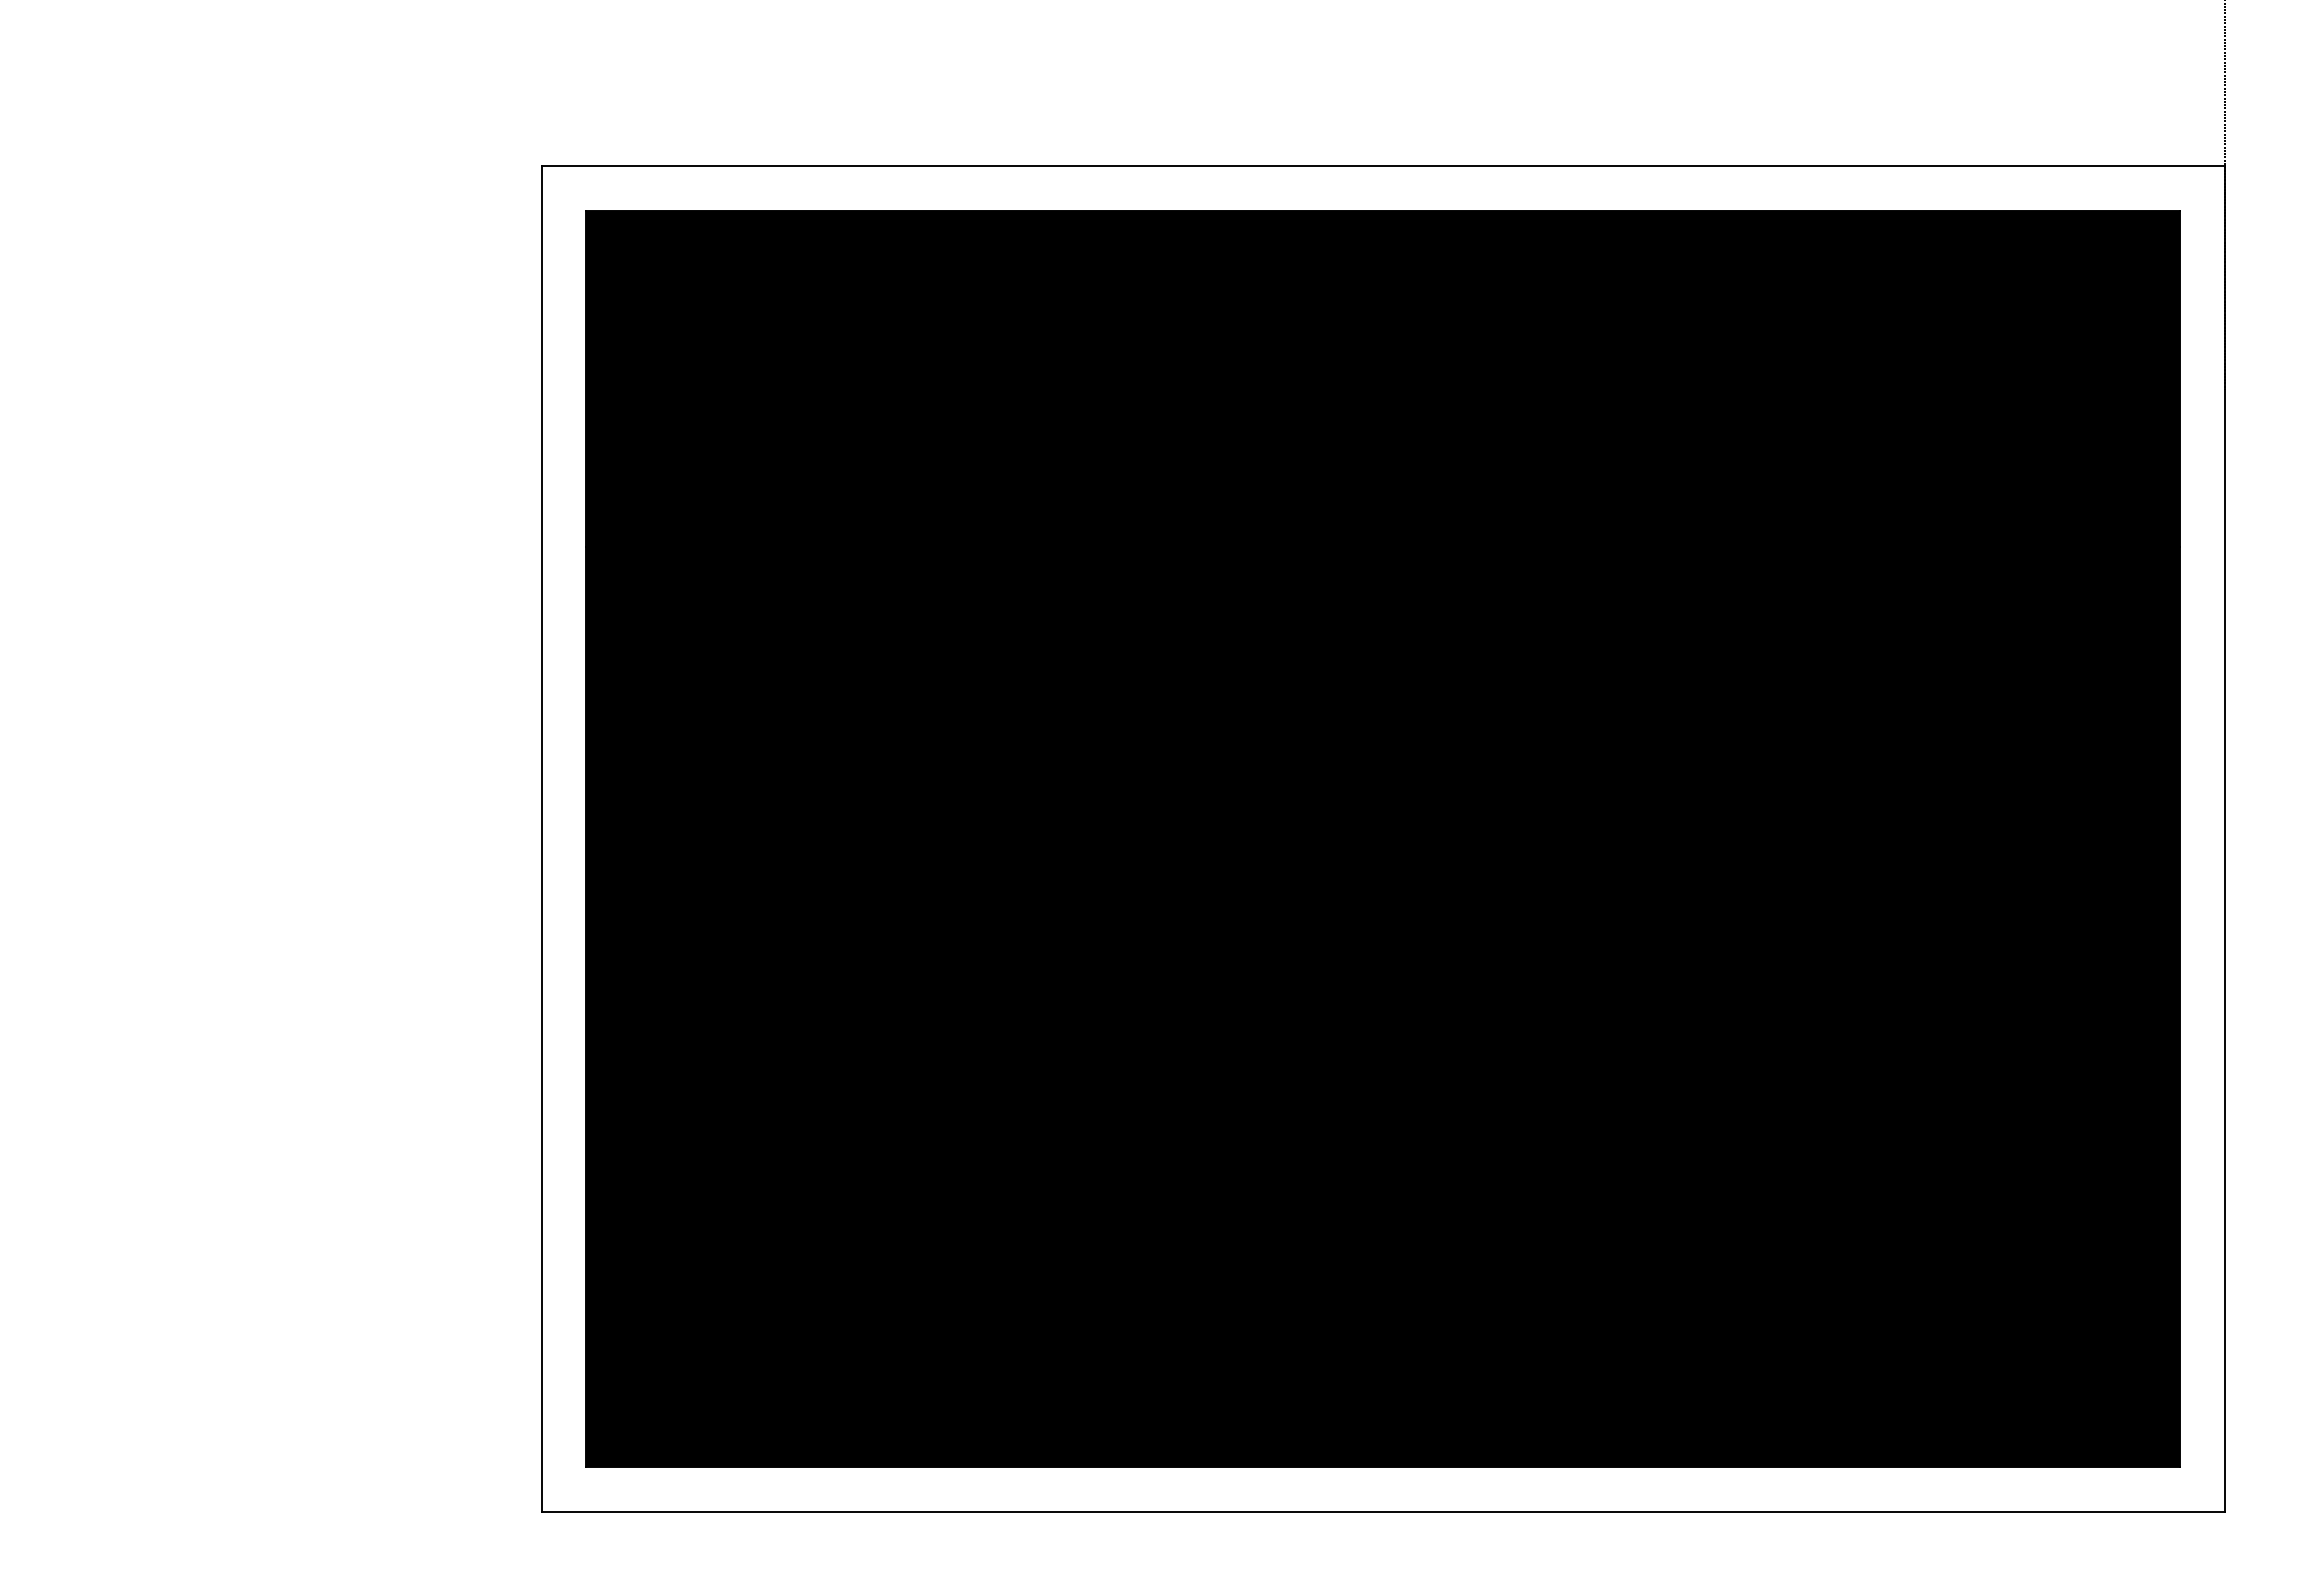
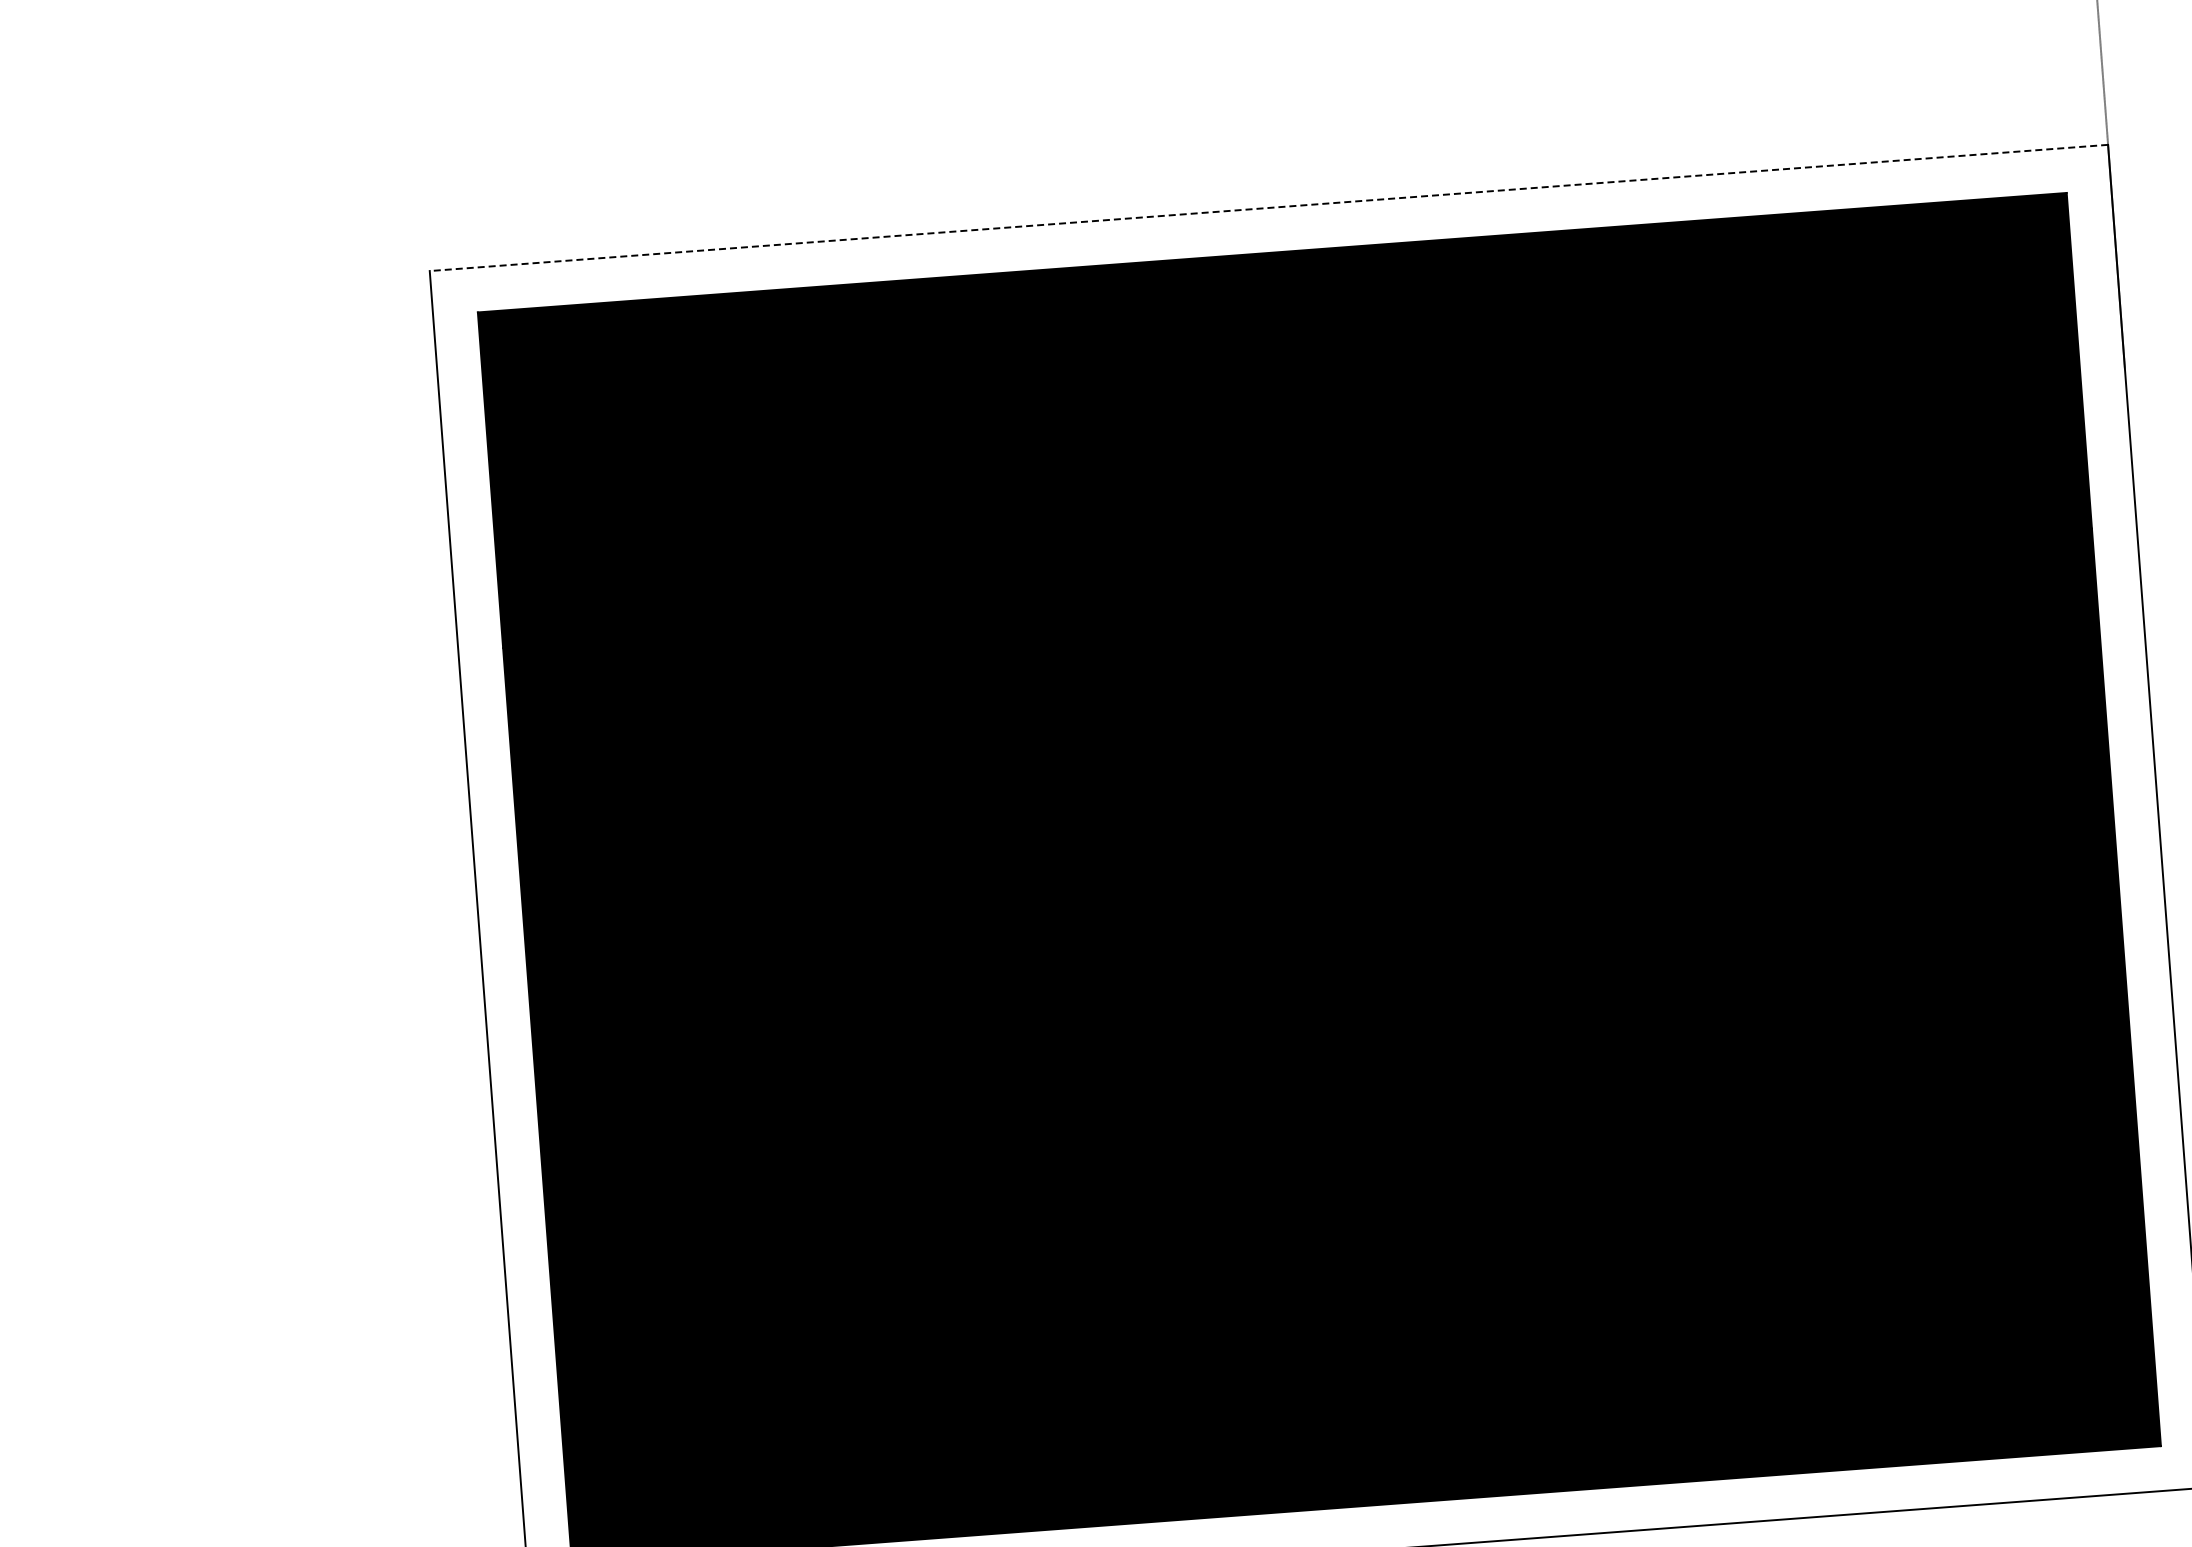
line: (1383, 165) -> (1269, 207), solid -> dashed

